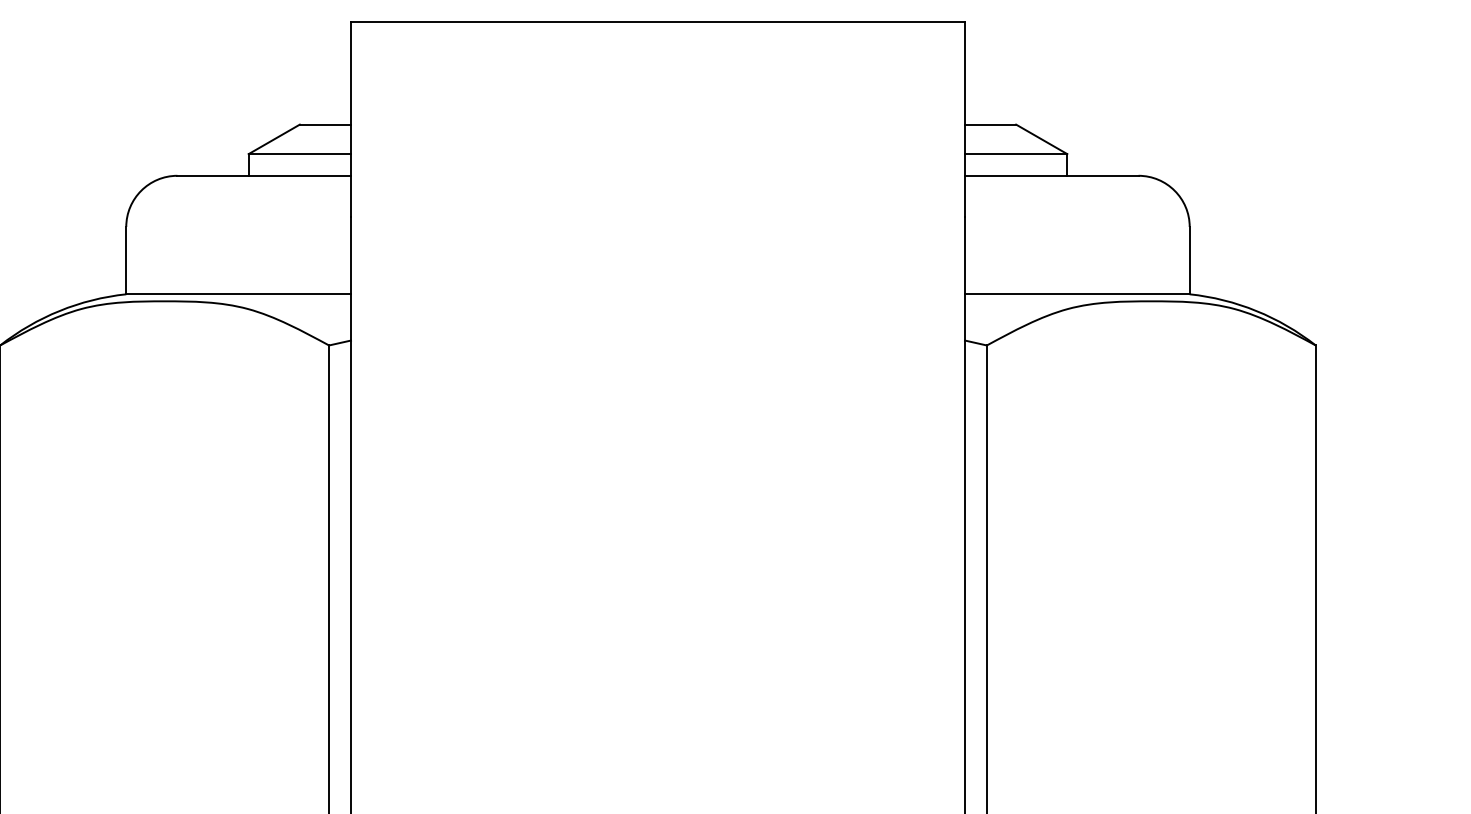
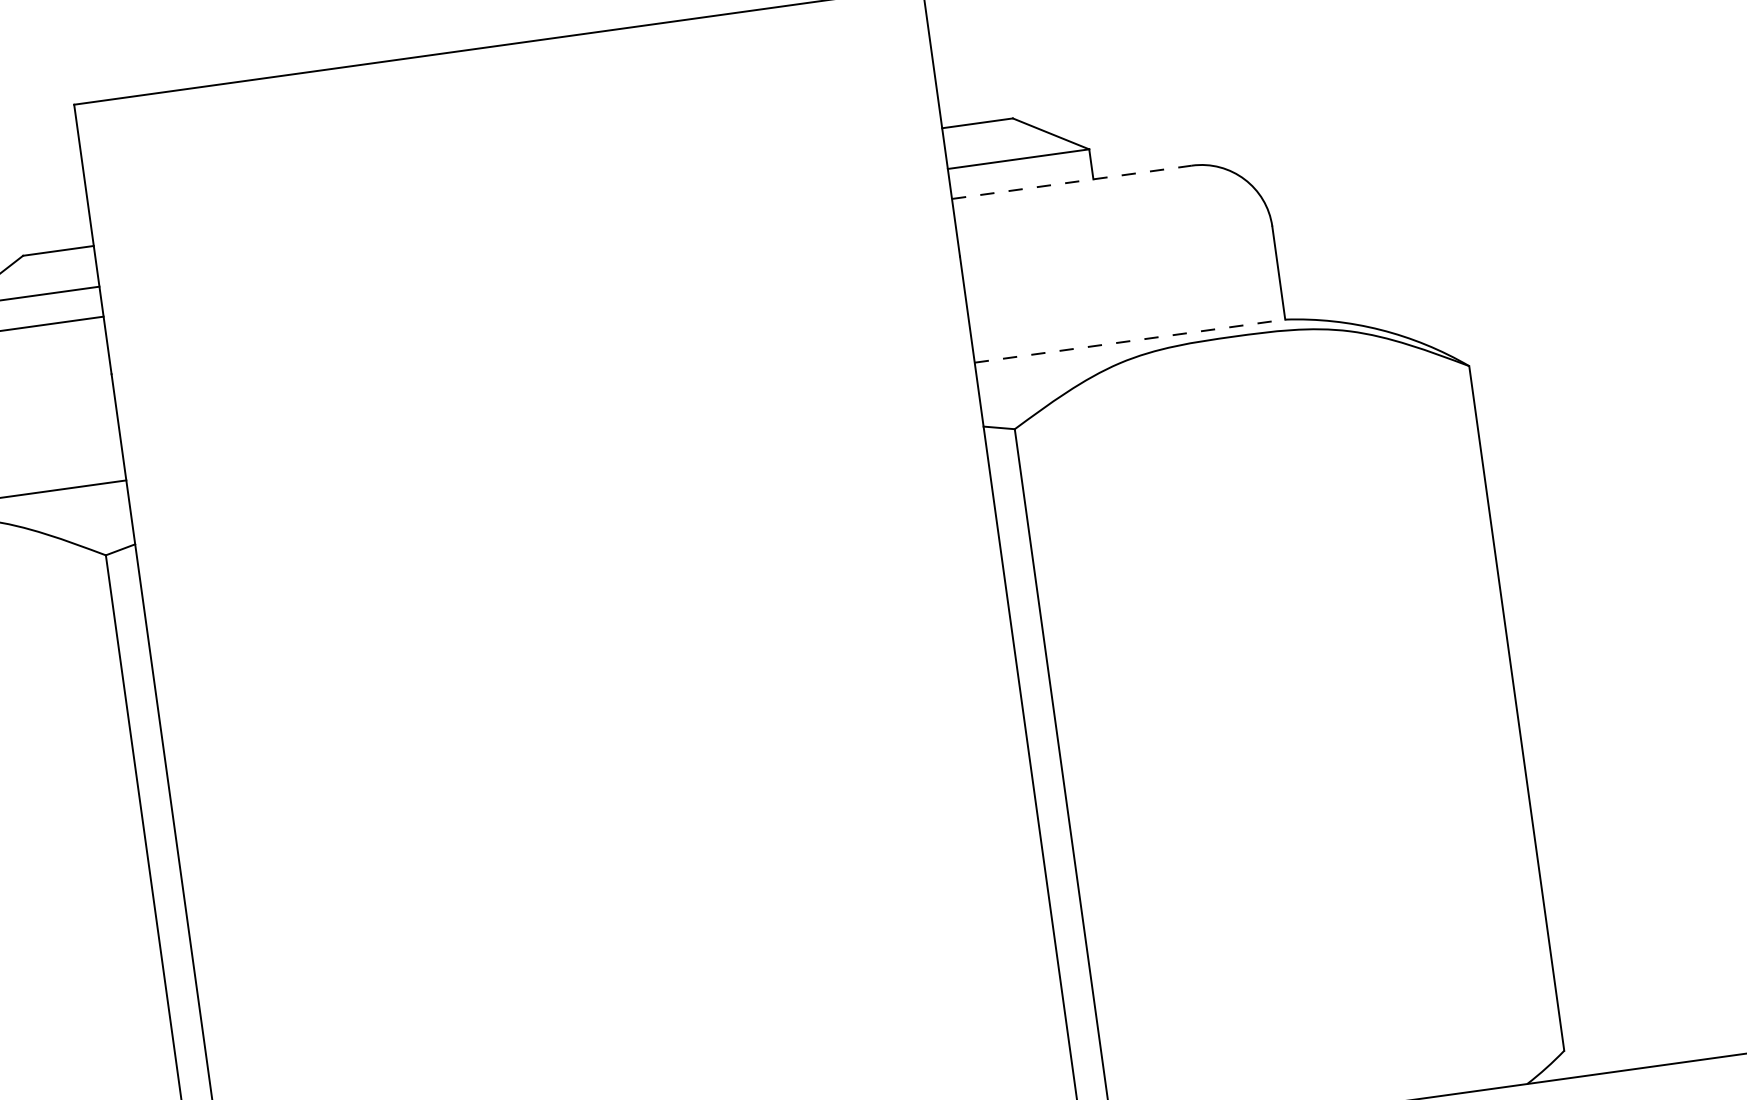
line: (1051, 175) -> (1071, 181), solid -> dashed
line: (1077, 294) -> (1130, 341), solid -> dashed

